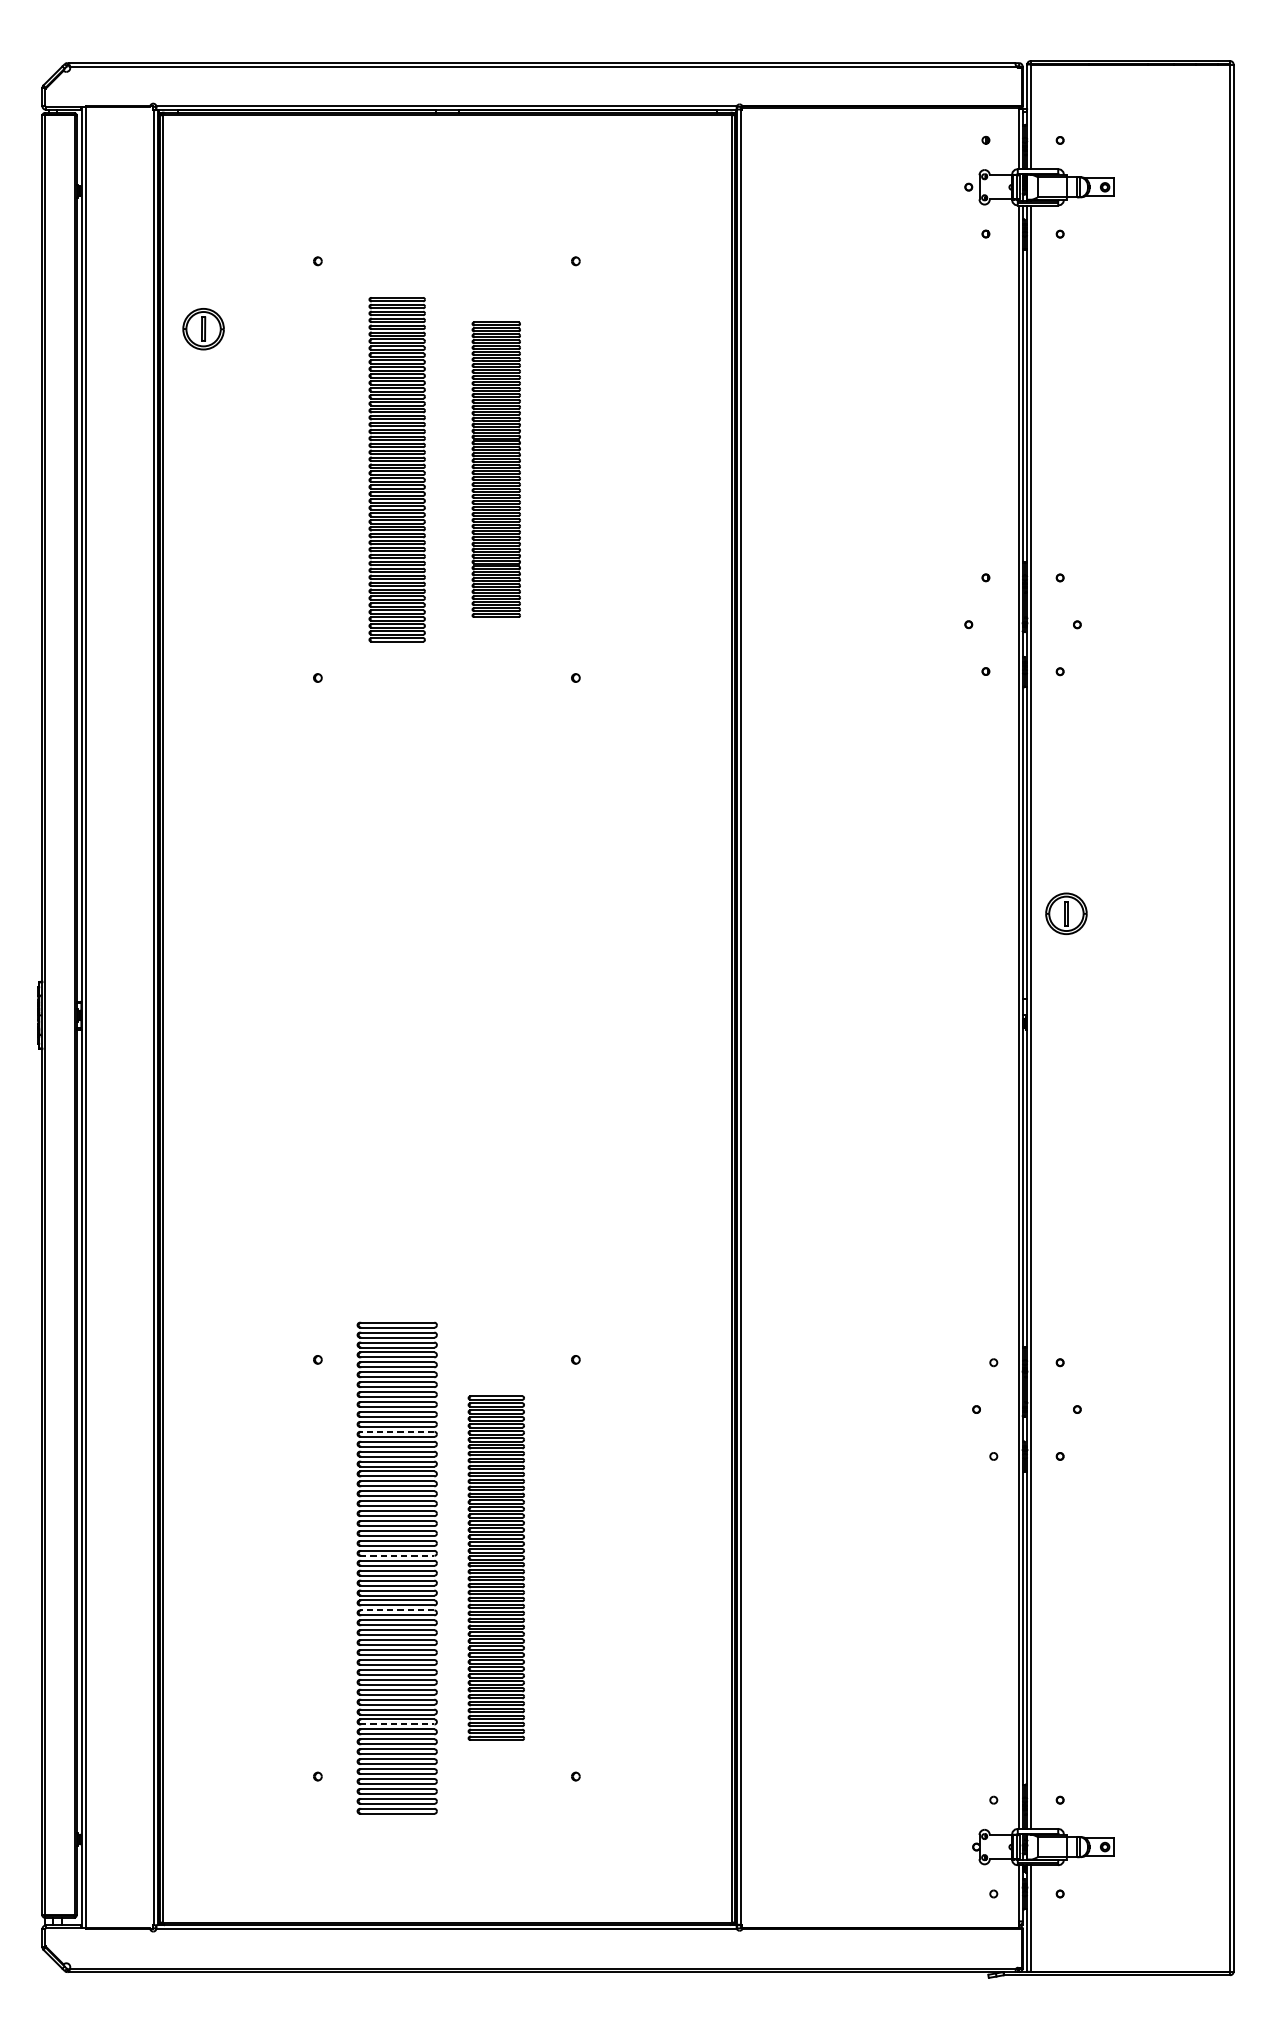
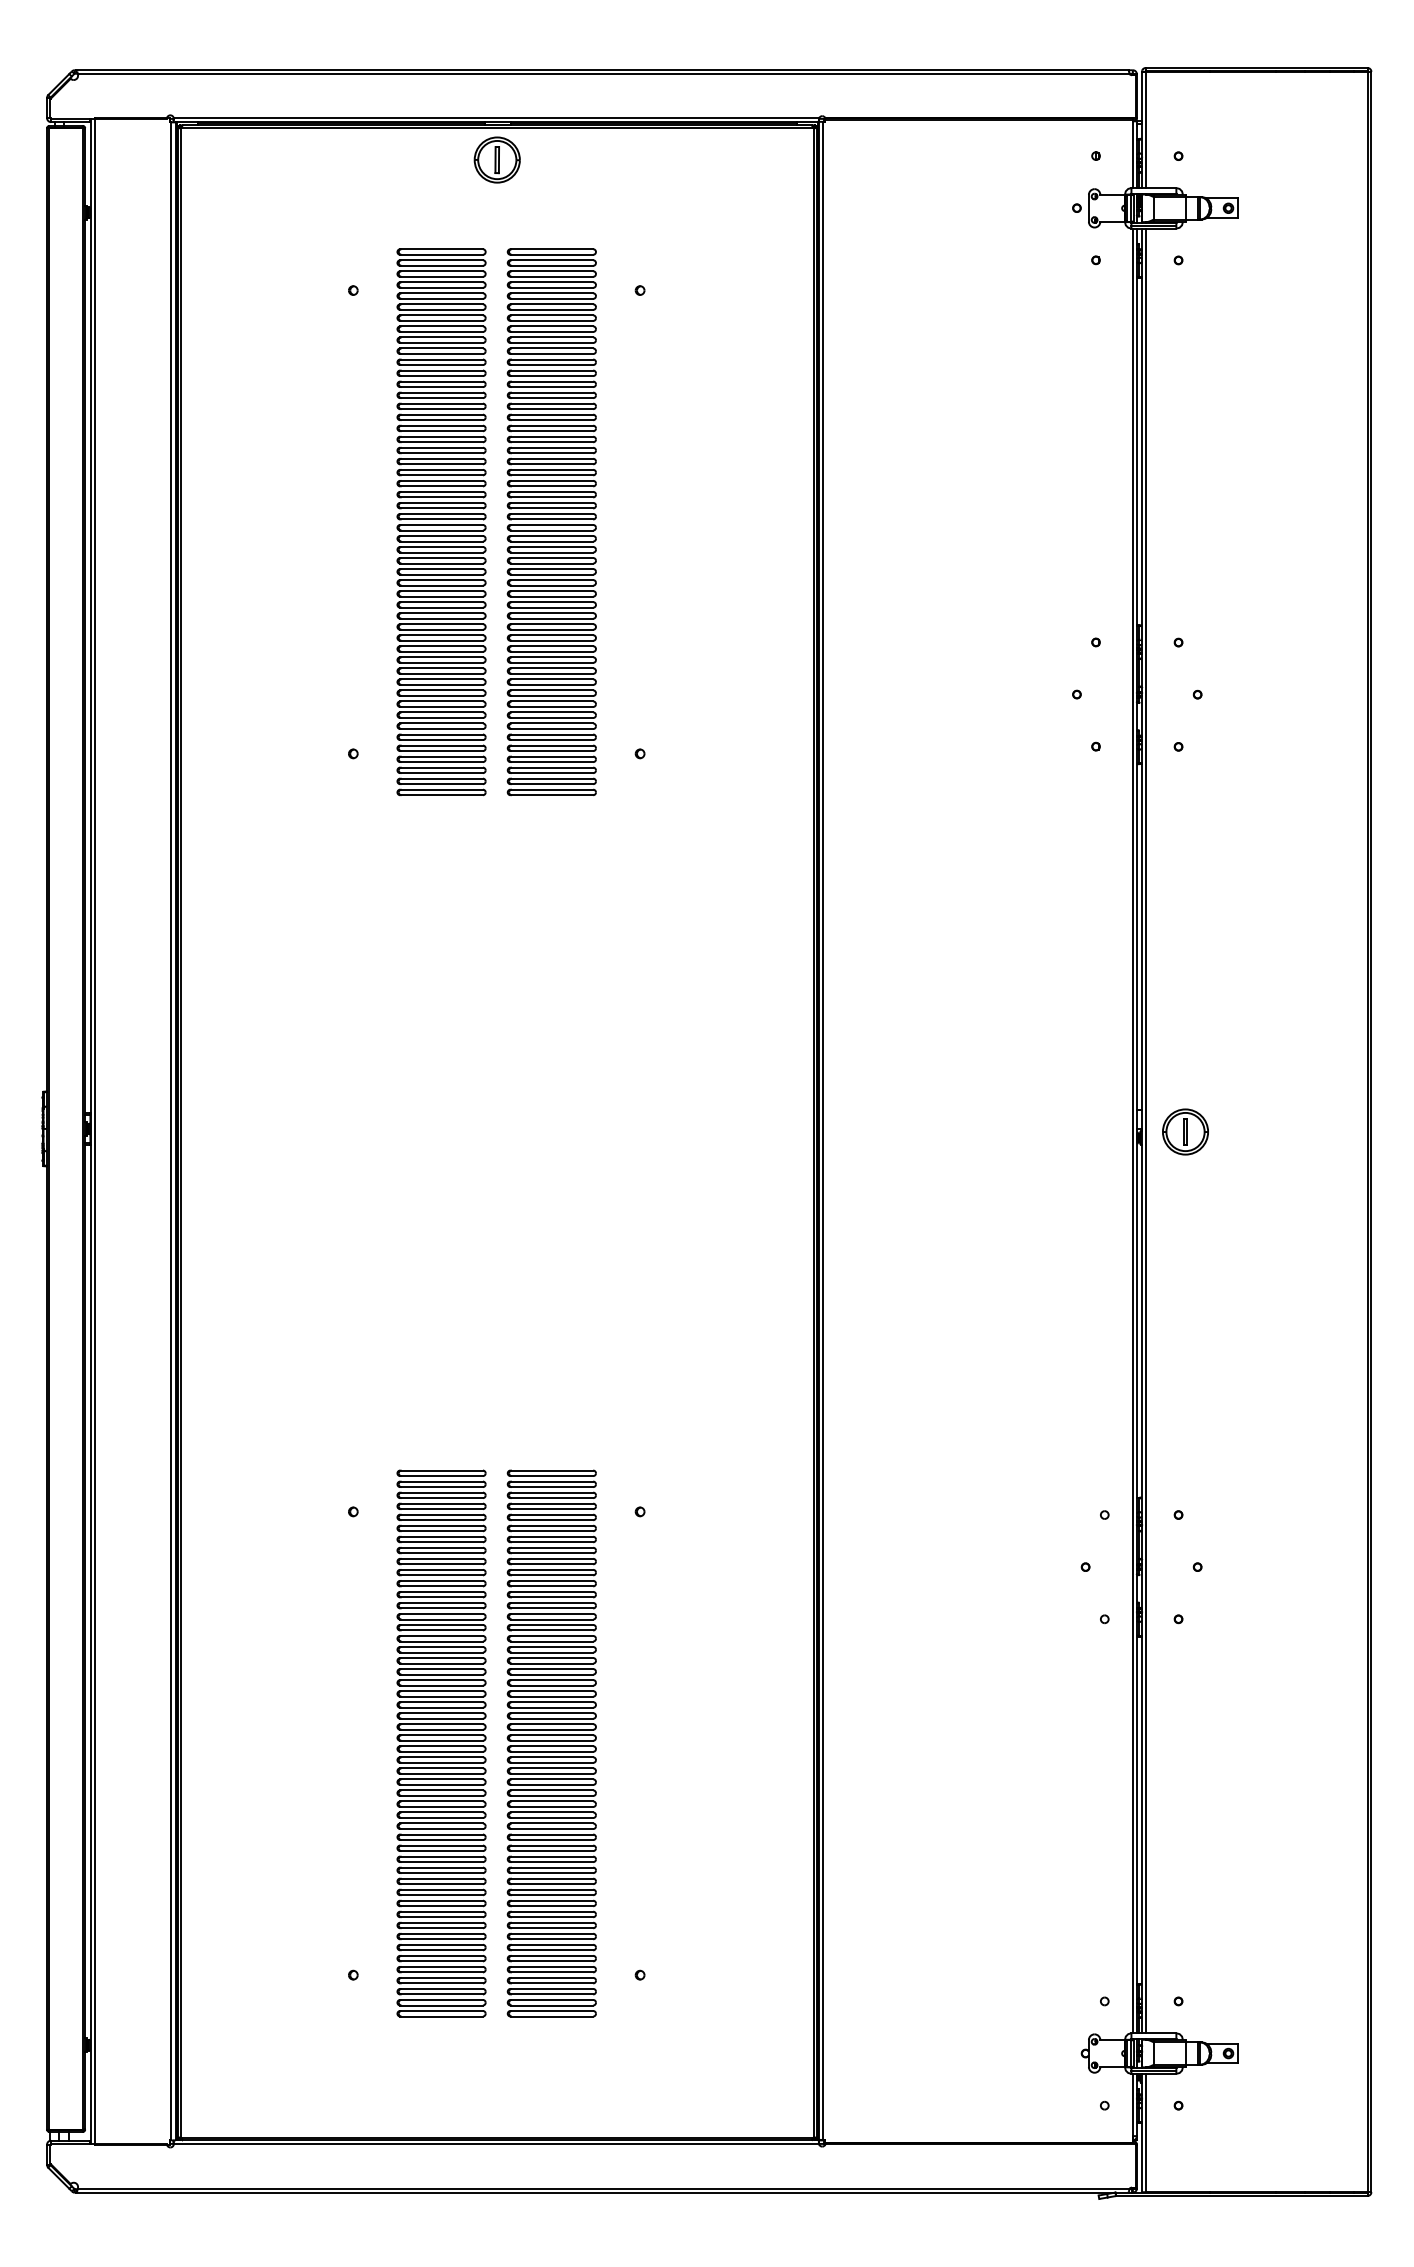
part: (202, 328) -> (496, 159), moved
part: (397, 469) -> (441, 522), size x1.43
part: (496, 469) -> (551, 522), size x1.67
part: (1066, 913) -> (1185, 1131), moved
line: (397, 1431) -> (441, 1591), dashed -> solid
line: (398, 1555) -> (442, 1729), dashed -> solid
part: (496, 1568) -> (551, 1743), size x1.43
line: (397, 1610) -> (441, 1790), dashed -> solid
line: (398, 1724) -> (442, 1917), dashed -> solid

